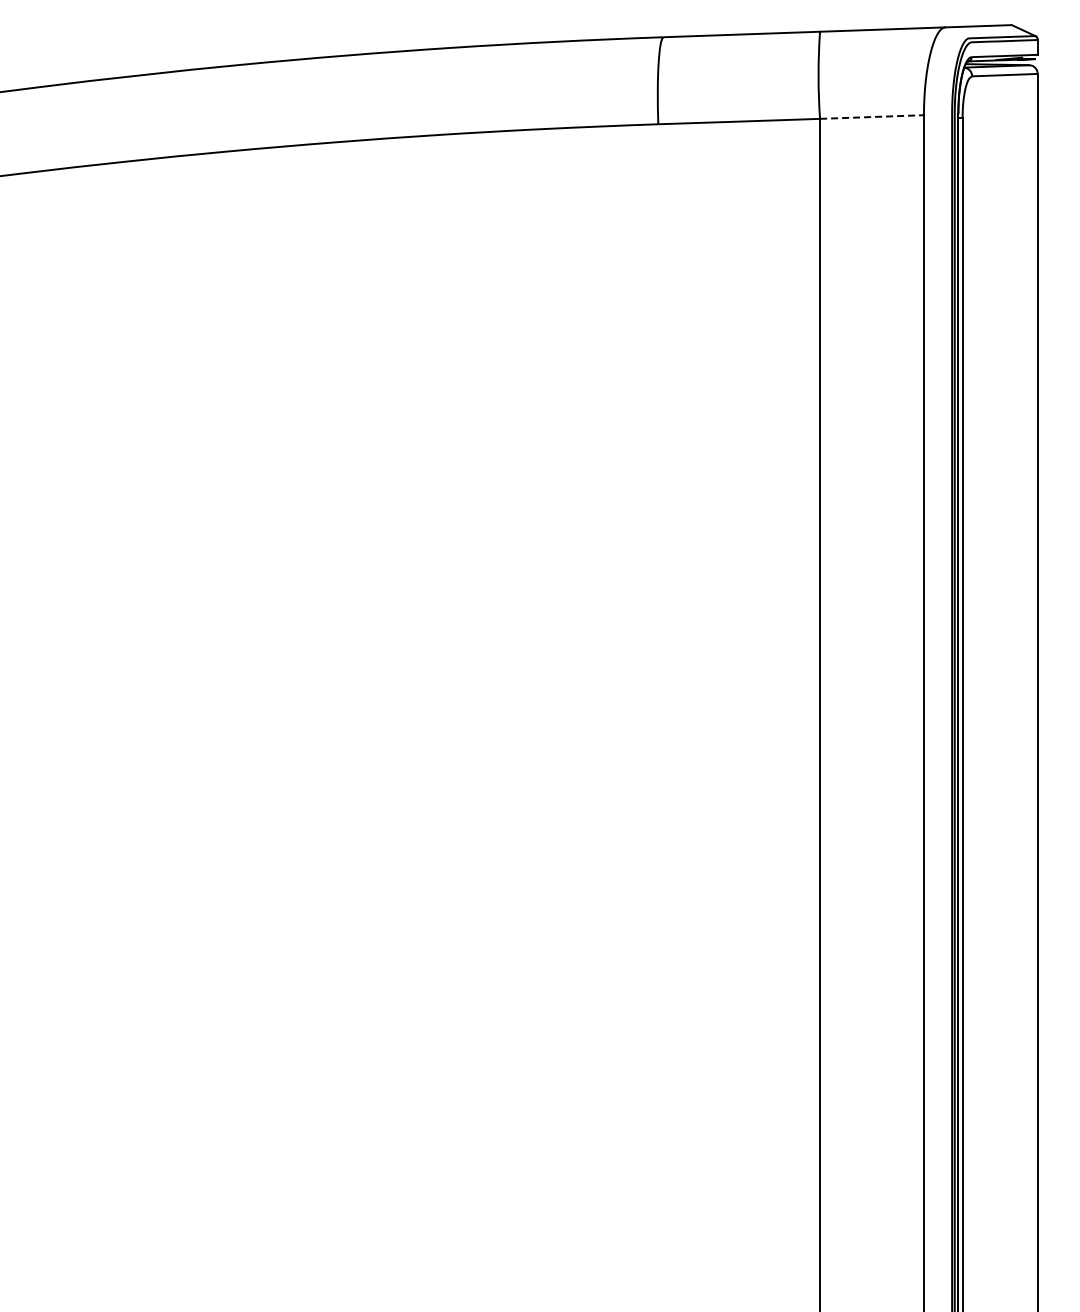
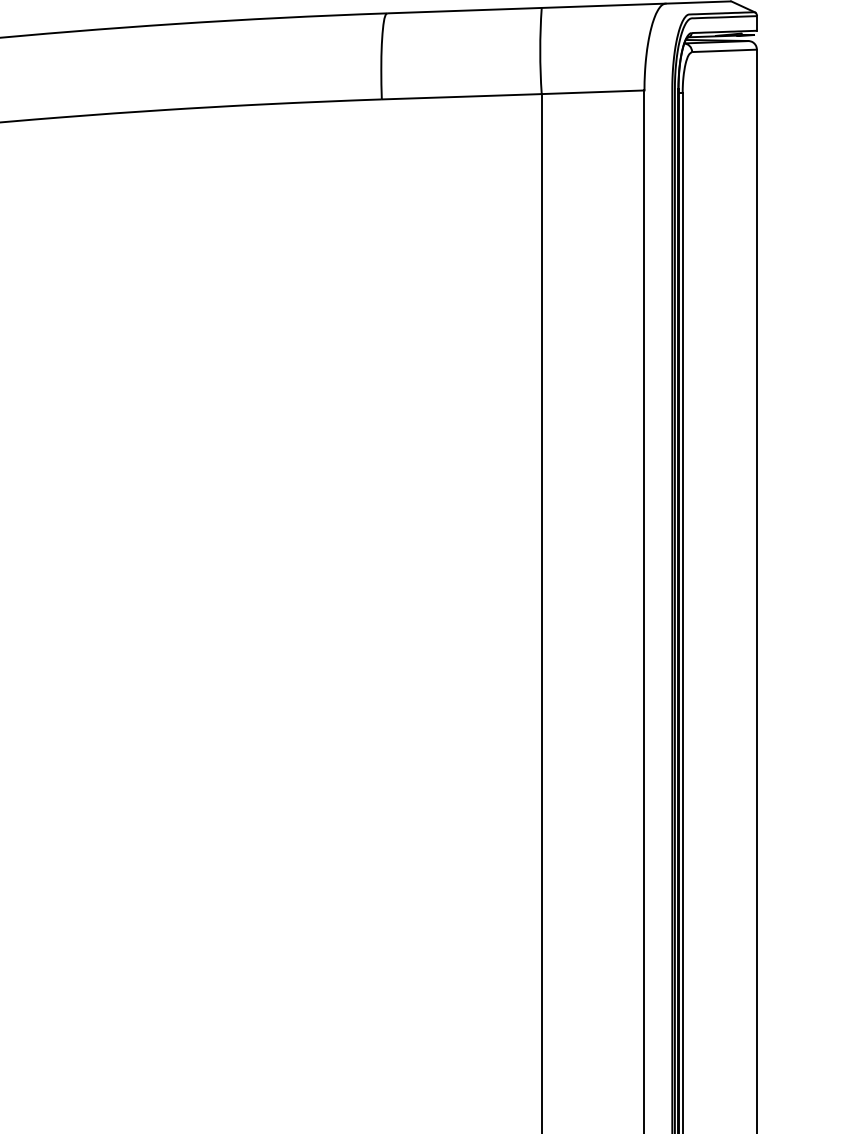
line: (872, 117) -> (593, 92), dashed -> solid

